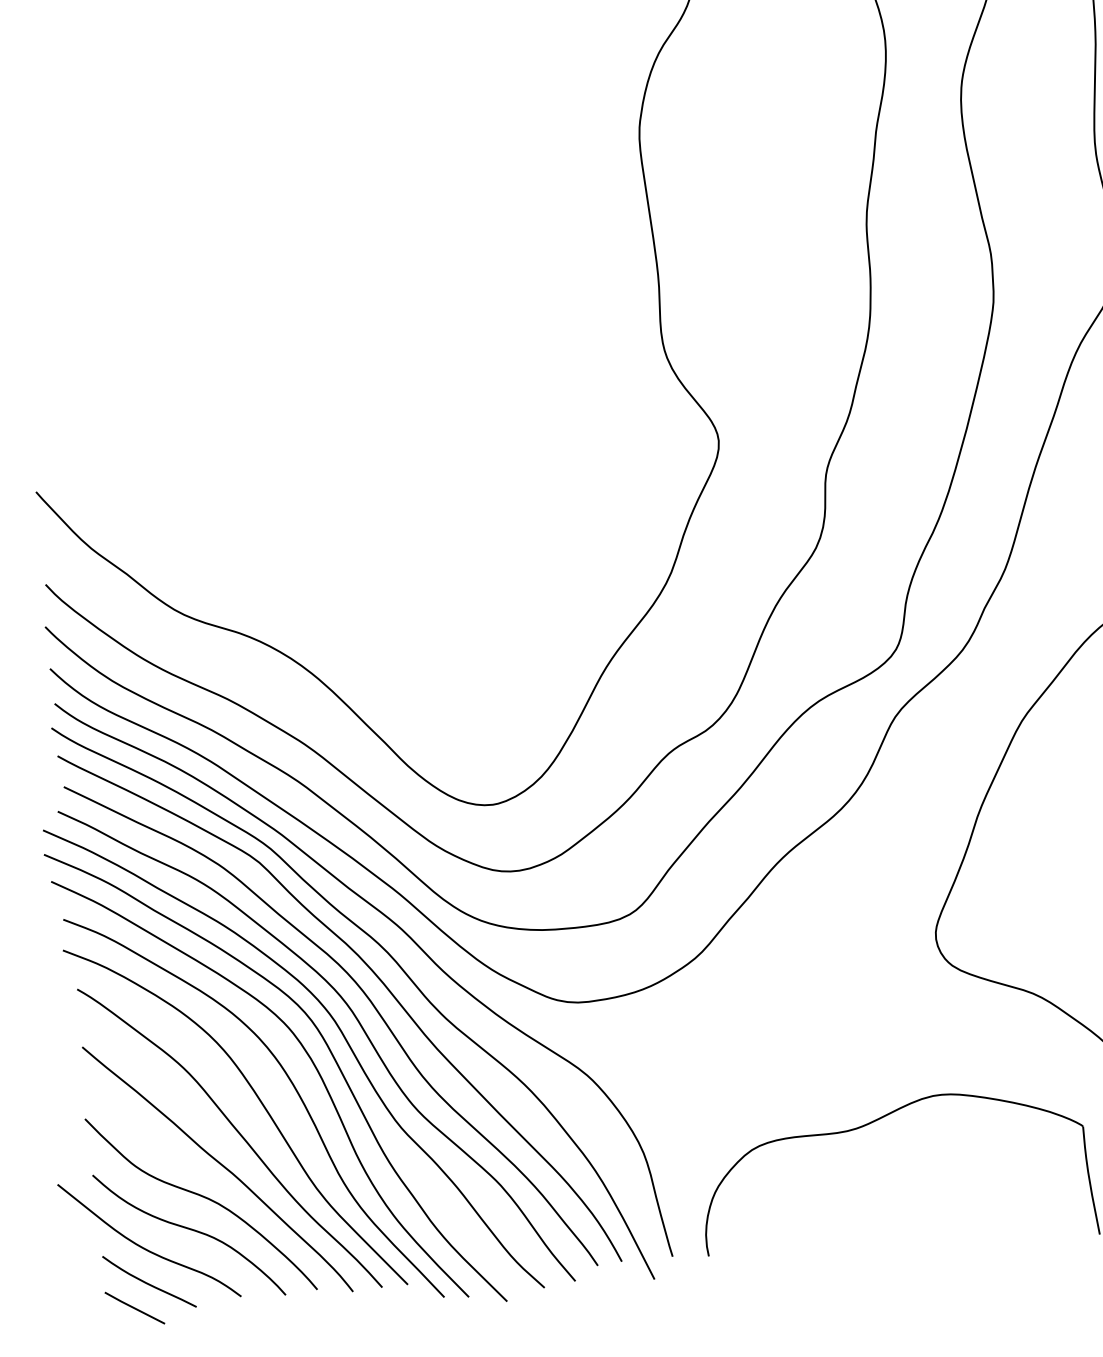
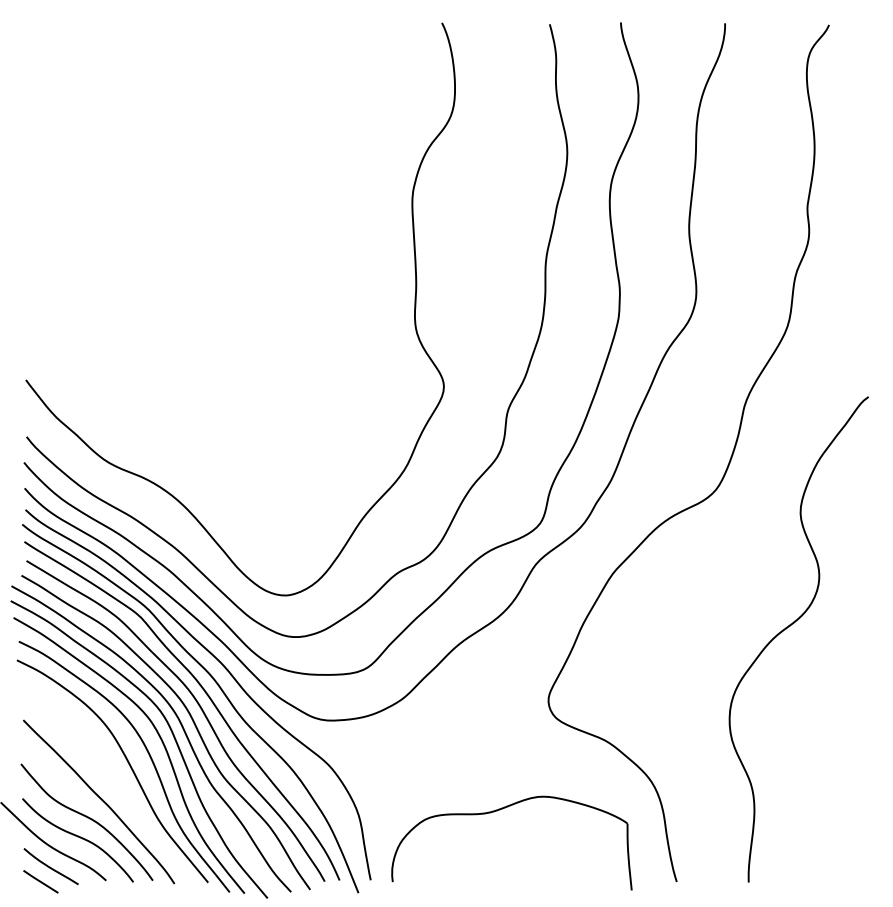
curve: (234, 1130) -> (111, 779), removed

